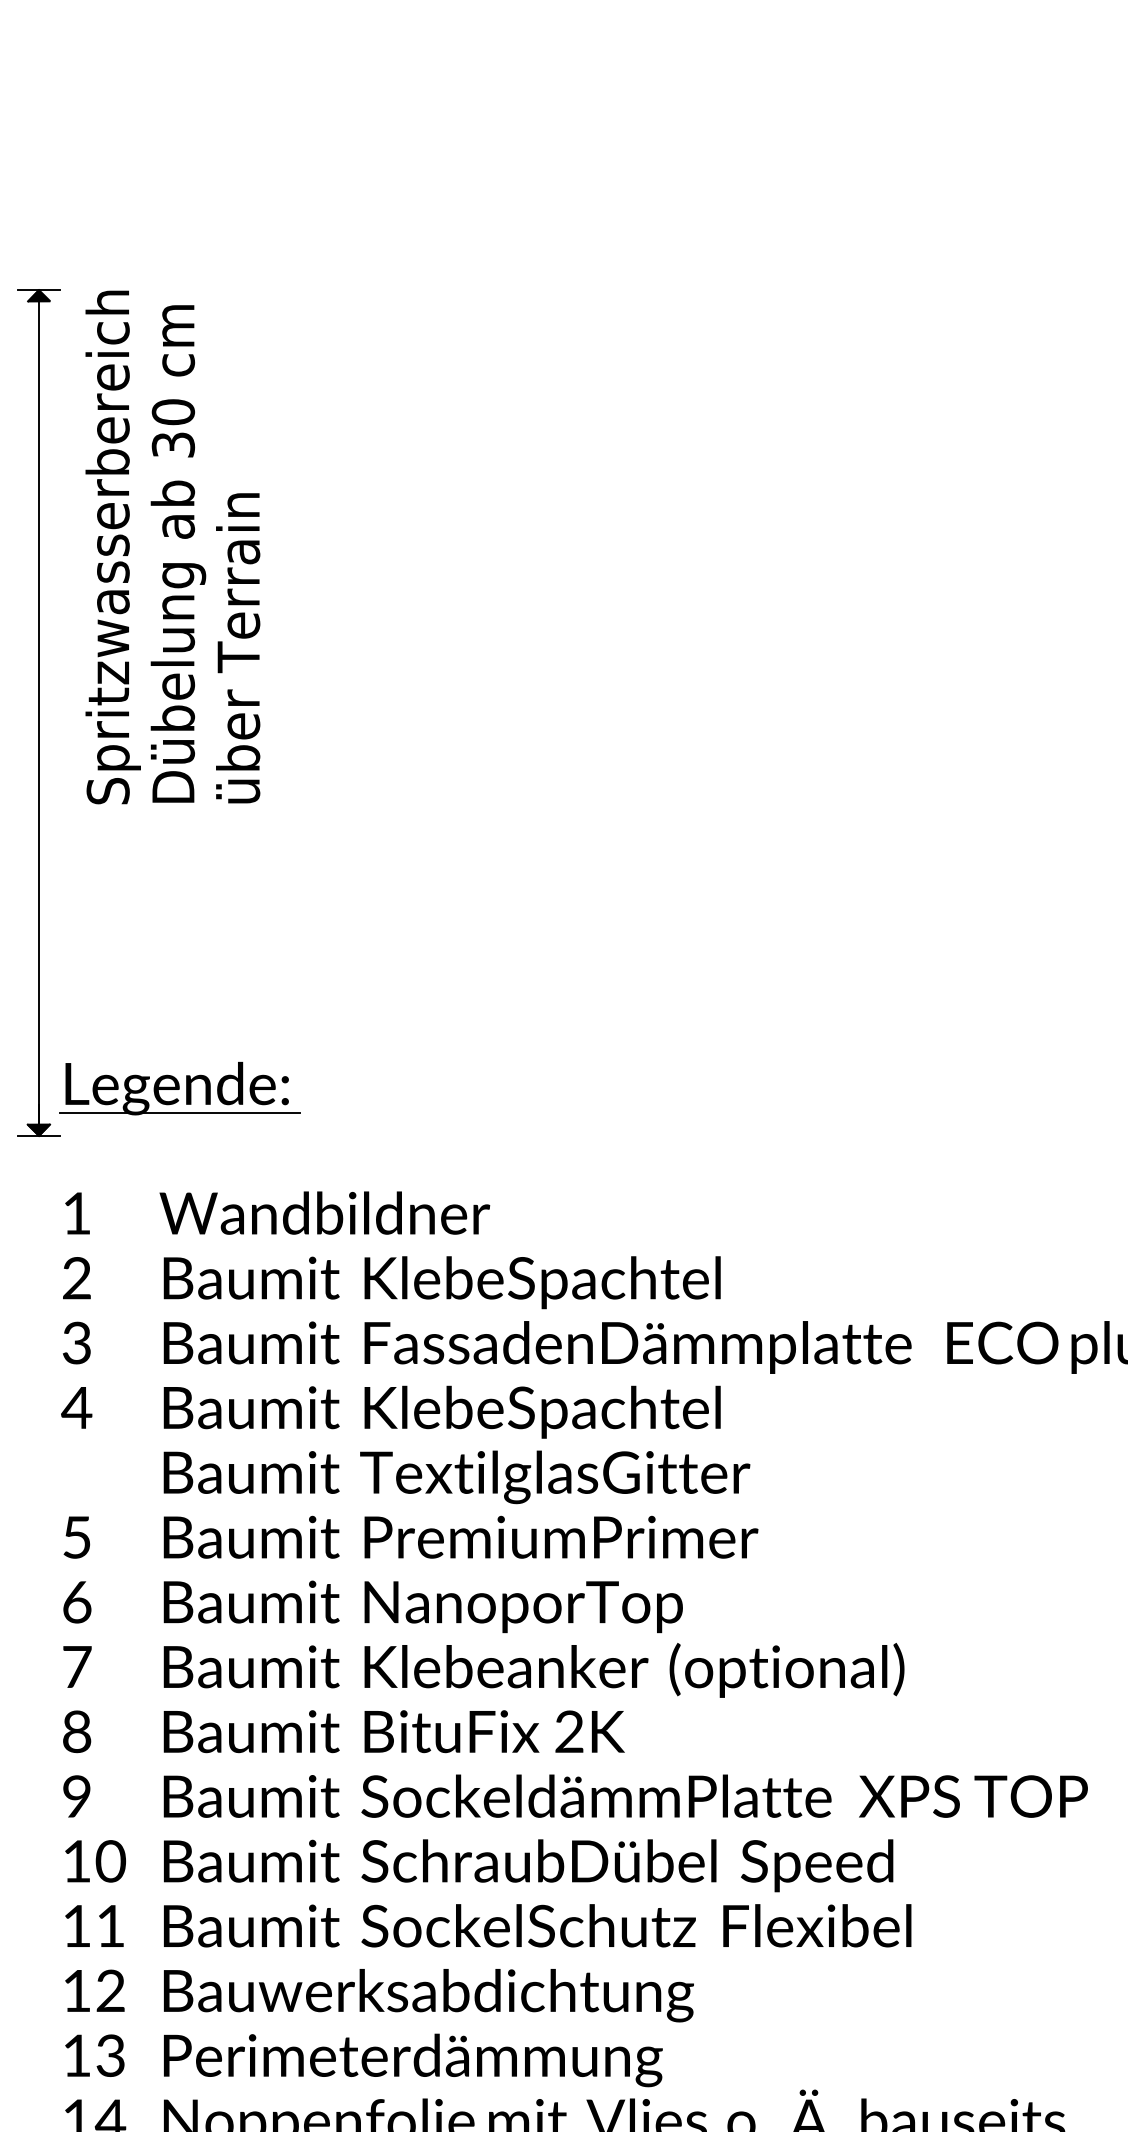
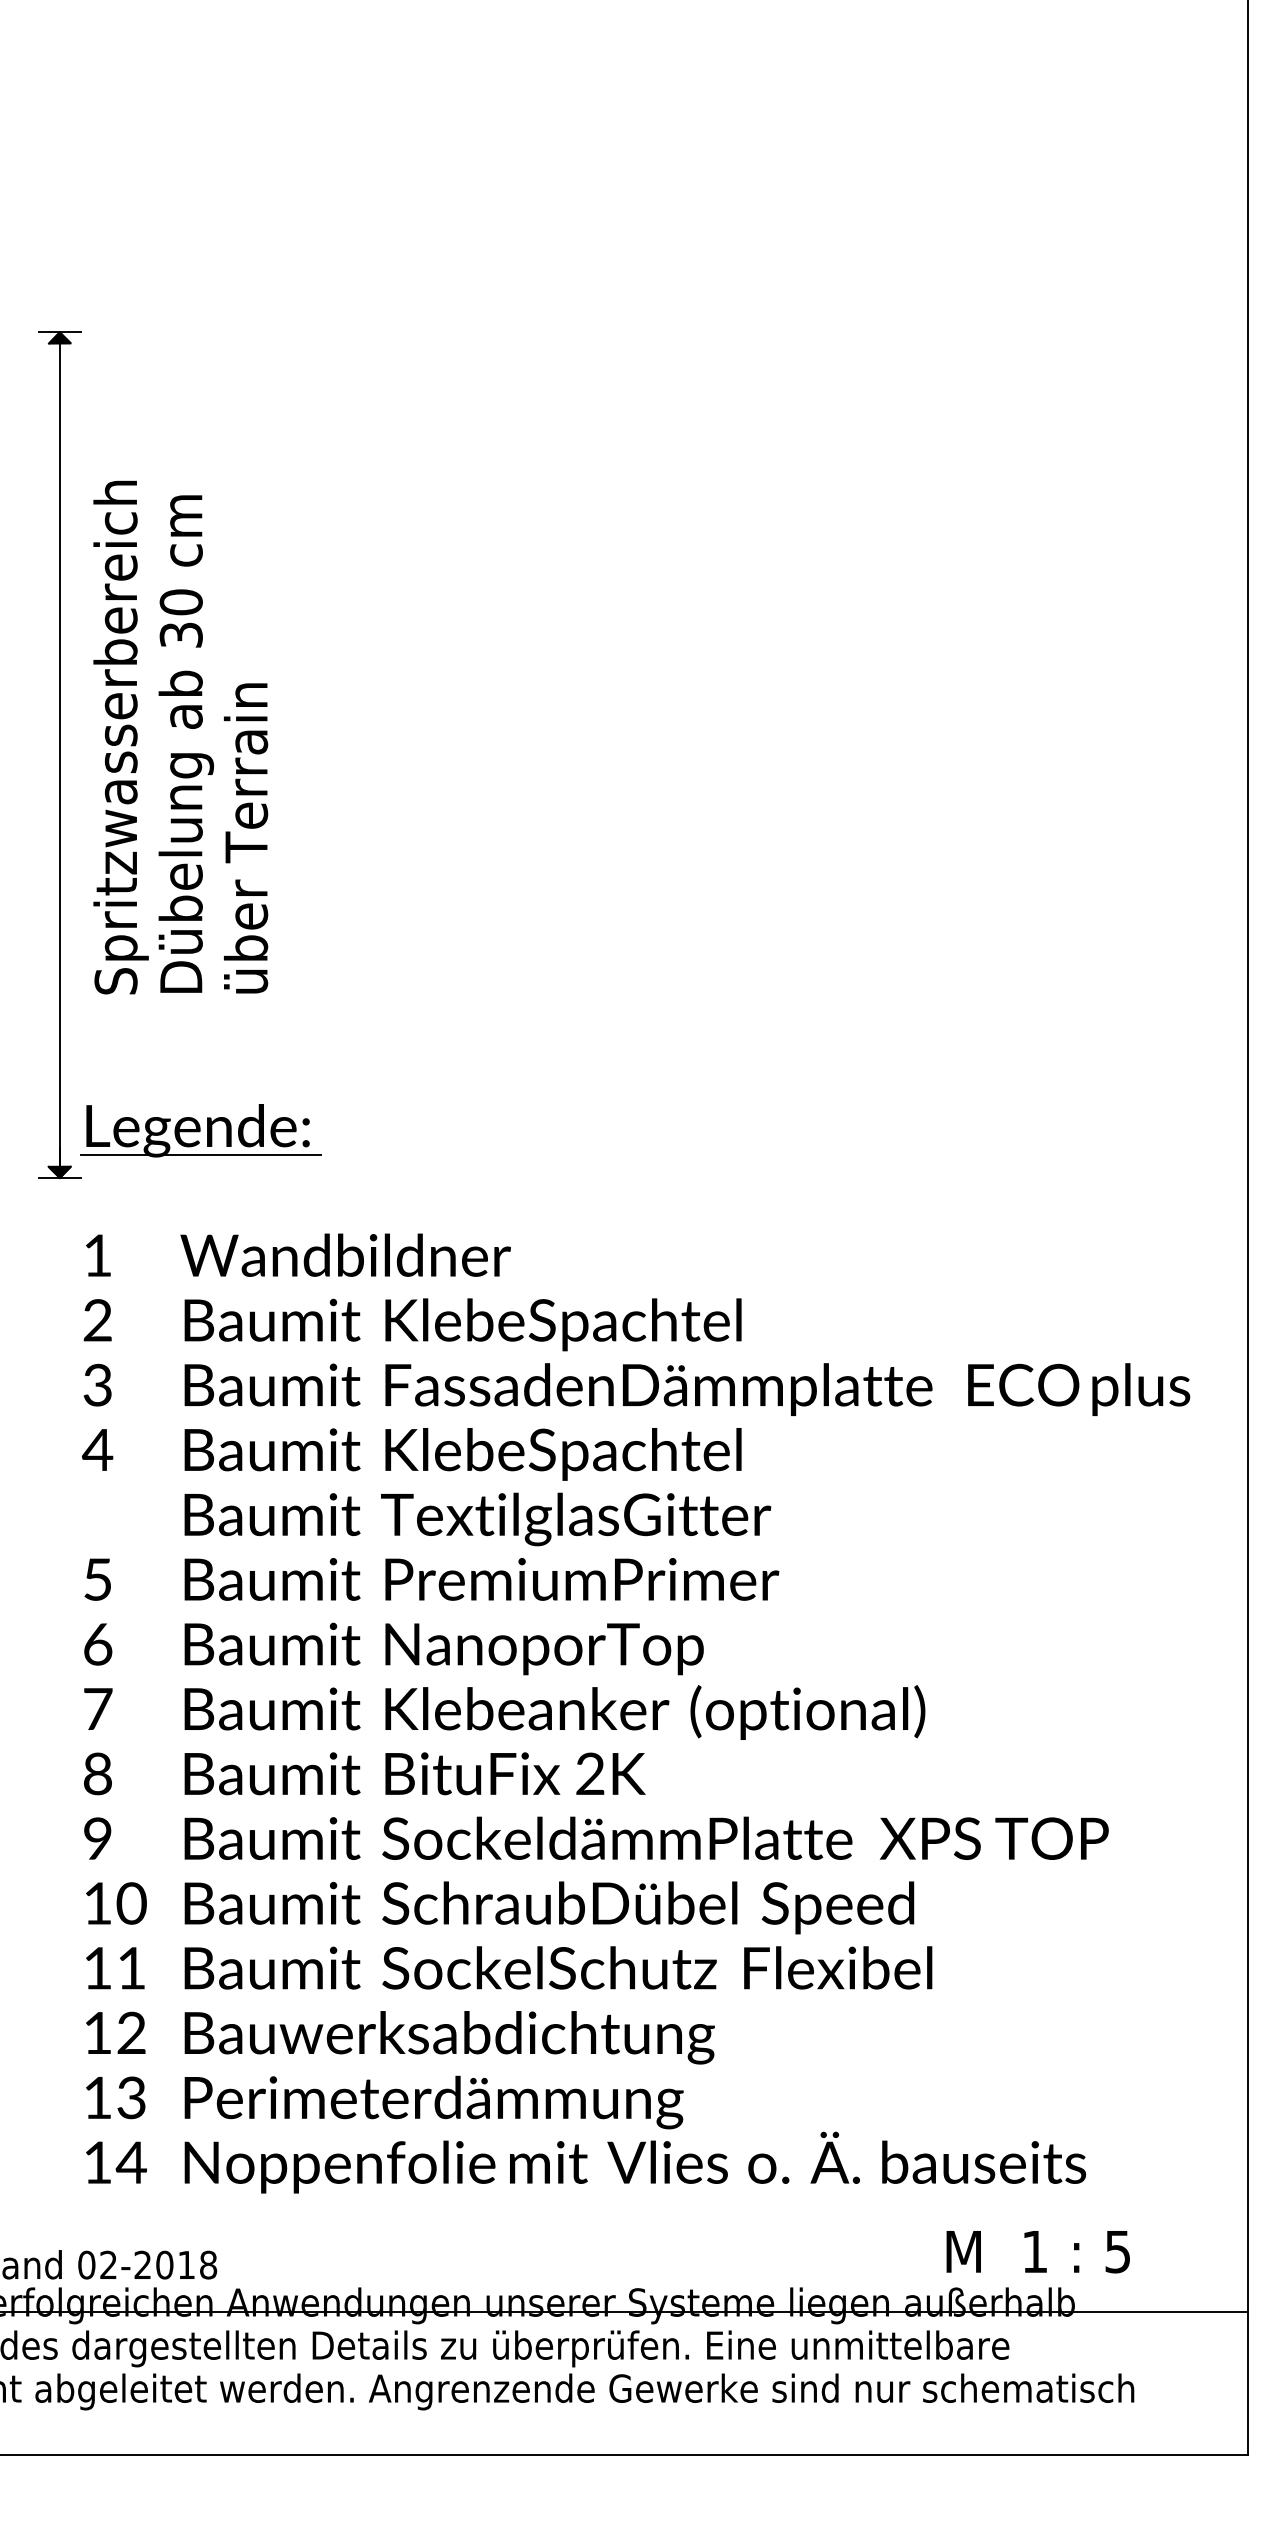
text: (172, 547) -> (180, 737), moved

